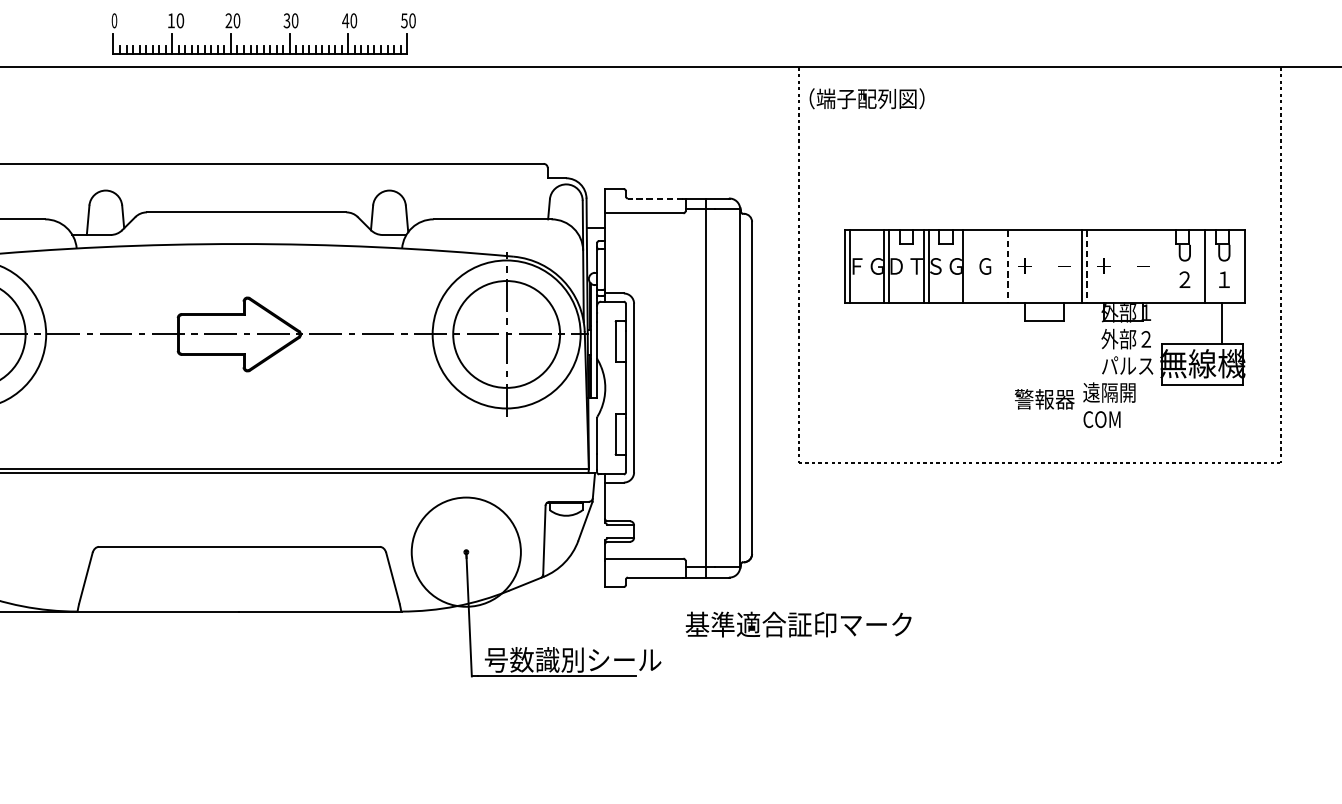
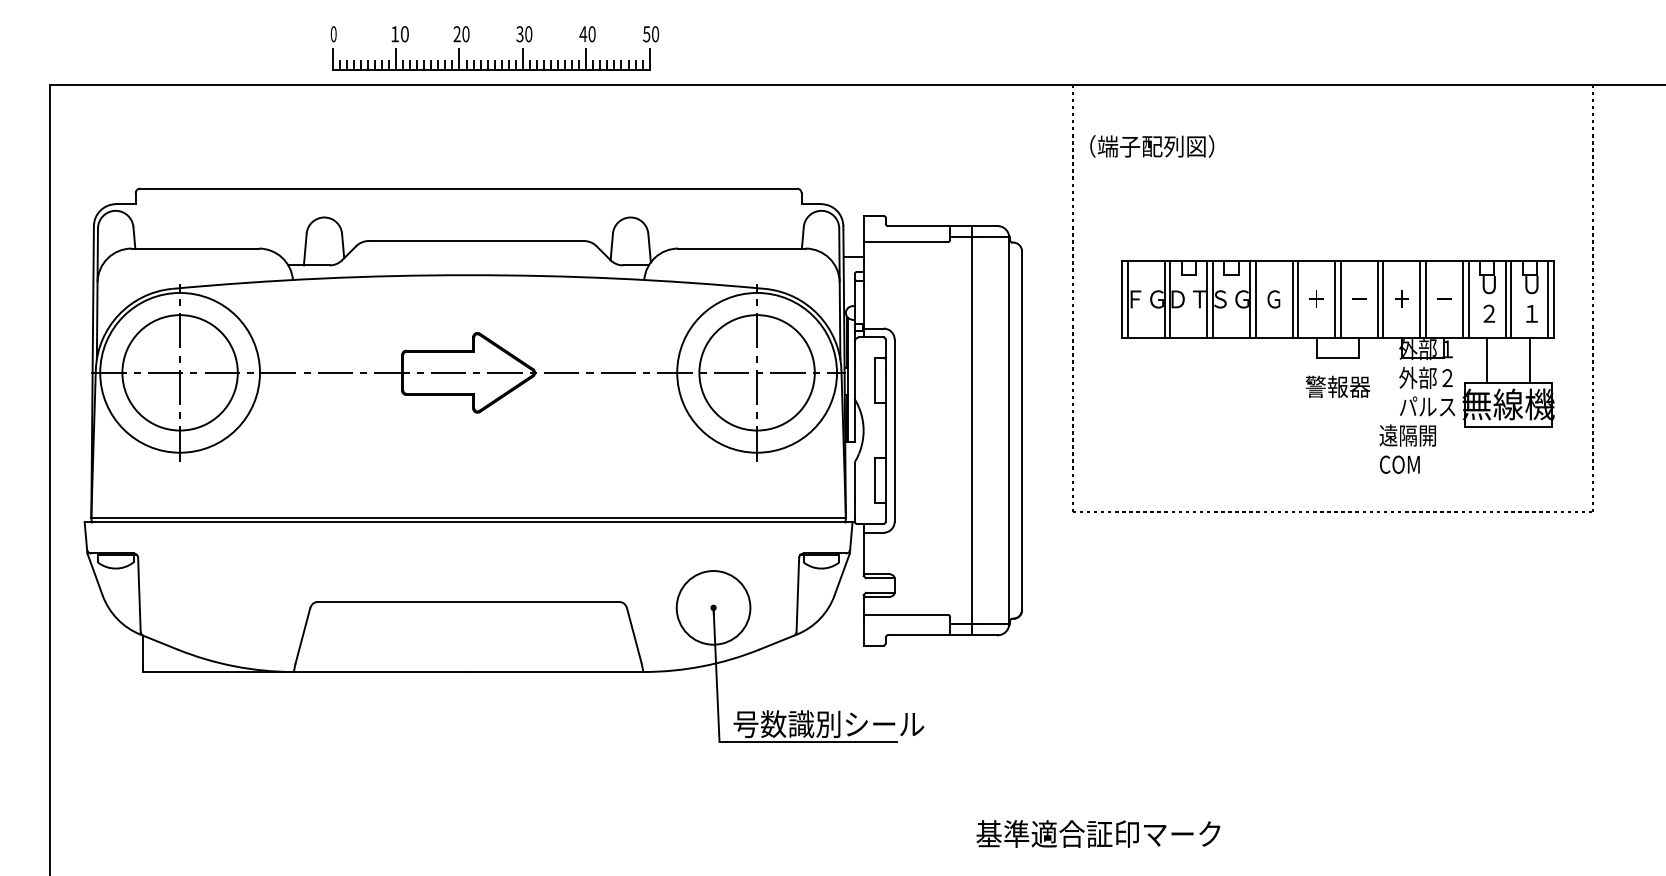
text: (867, 98) -> (1152, 146), moved
line: (656, 198) -> (918, 226), dashed -> solid
line: (968, 266) -> (1255, 299), added
line: (1002, 266) -> (1292, 299), added
line: (1008, 266) -> (1298, 299), dashed -> solid
line: (1042, 266) -> (1335, 299), added
line: (1047, 266) -> (1340, 299), added
line: (1086, 266) -> (1383, 299), dashed -> solid
line: (1121, 266) -> (1420, 299), added
line: (1126, 266) -> (1426, 299), added
line: (1160, 266) -> (1462, 299), added
line: (1165, 266) -> (1468, 299), added
line: (1199, 266) -> (1505, 299), added
line: (1239, 266) -> (1548, 299), added
line: (1183, 323) -> (1487, 360), added
text: (1044, 398) -> (1337, 386), moved
circle: (466, 551) -> (713, 607), size x0.62
text: (798, 624) -> (1098, 833), moved

